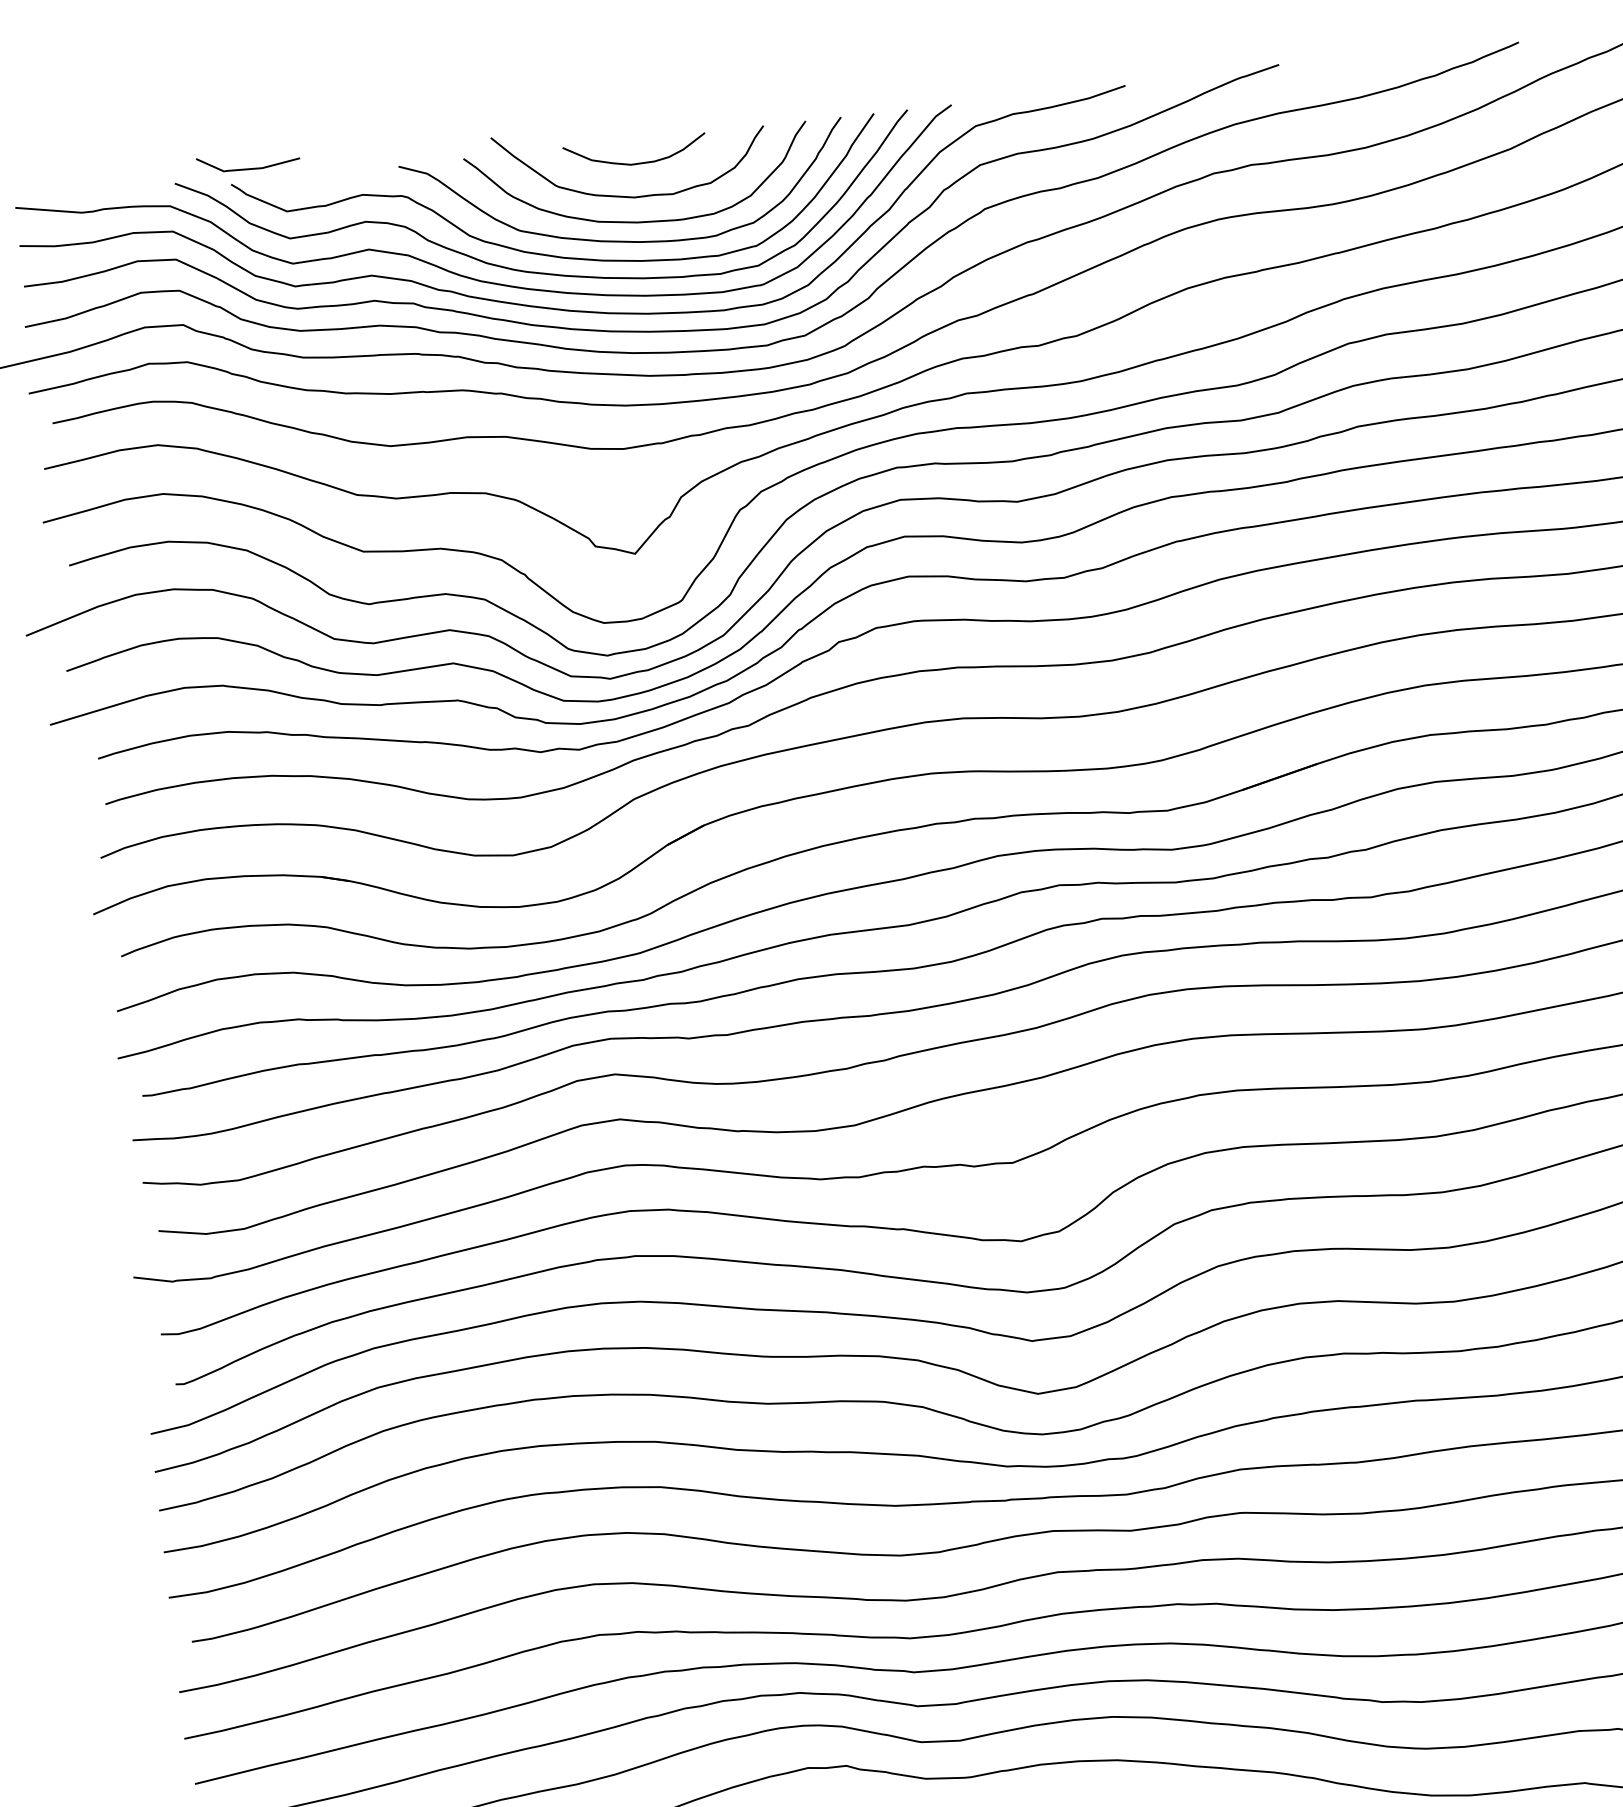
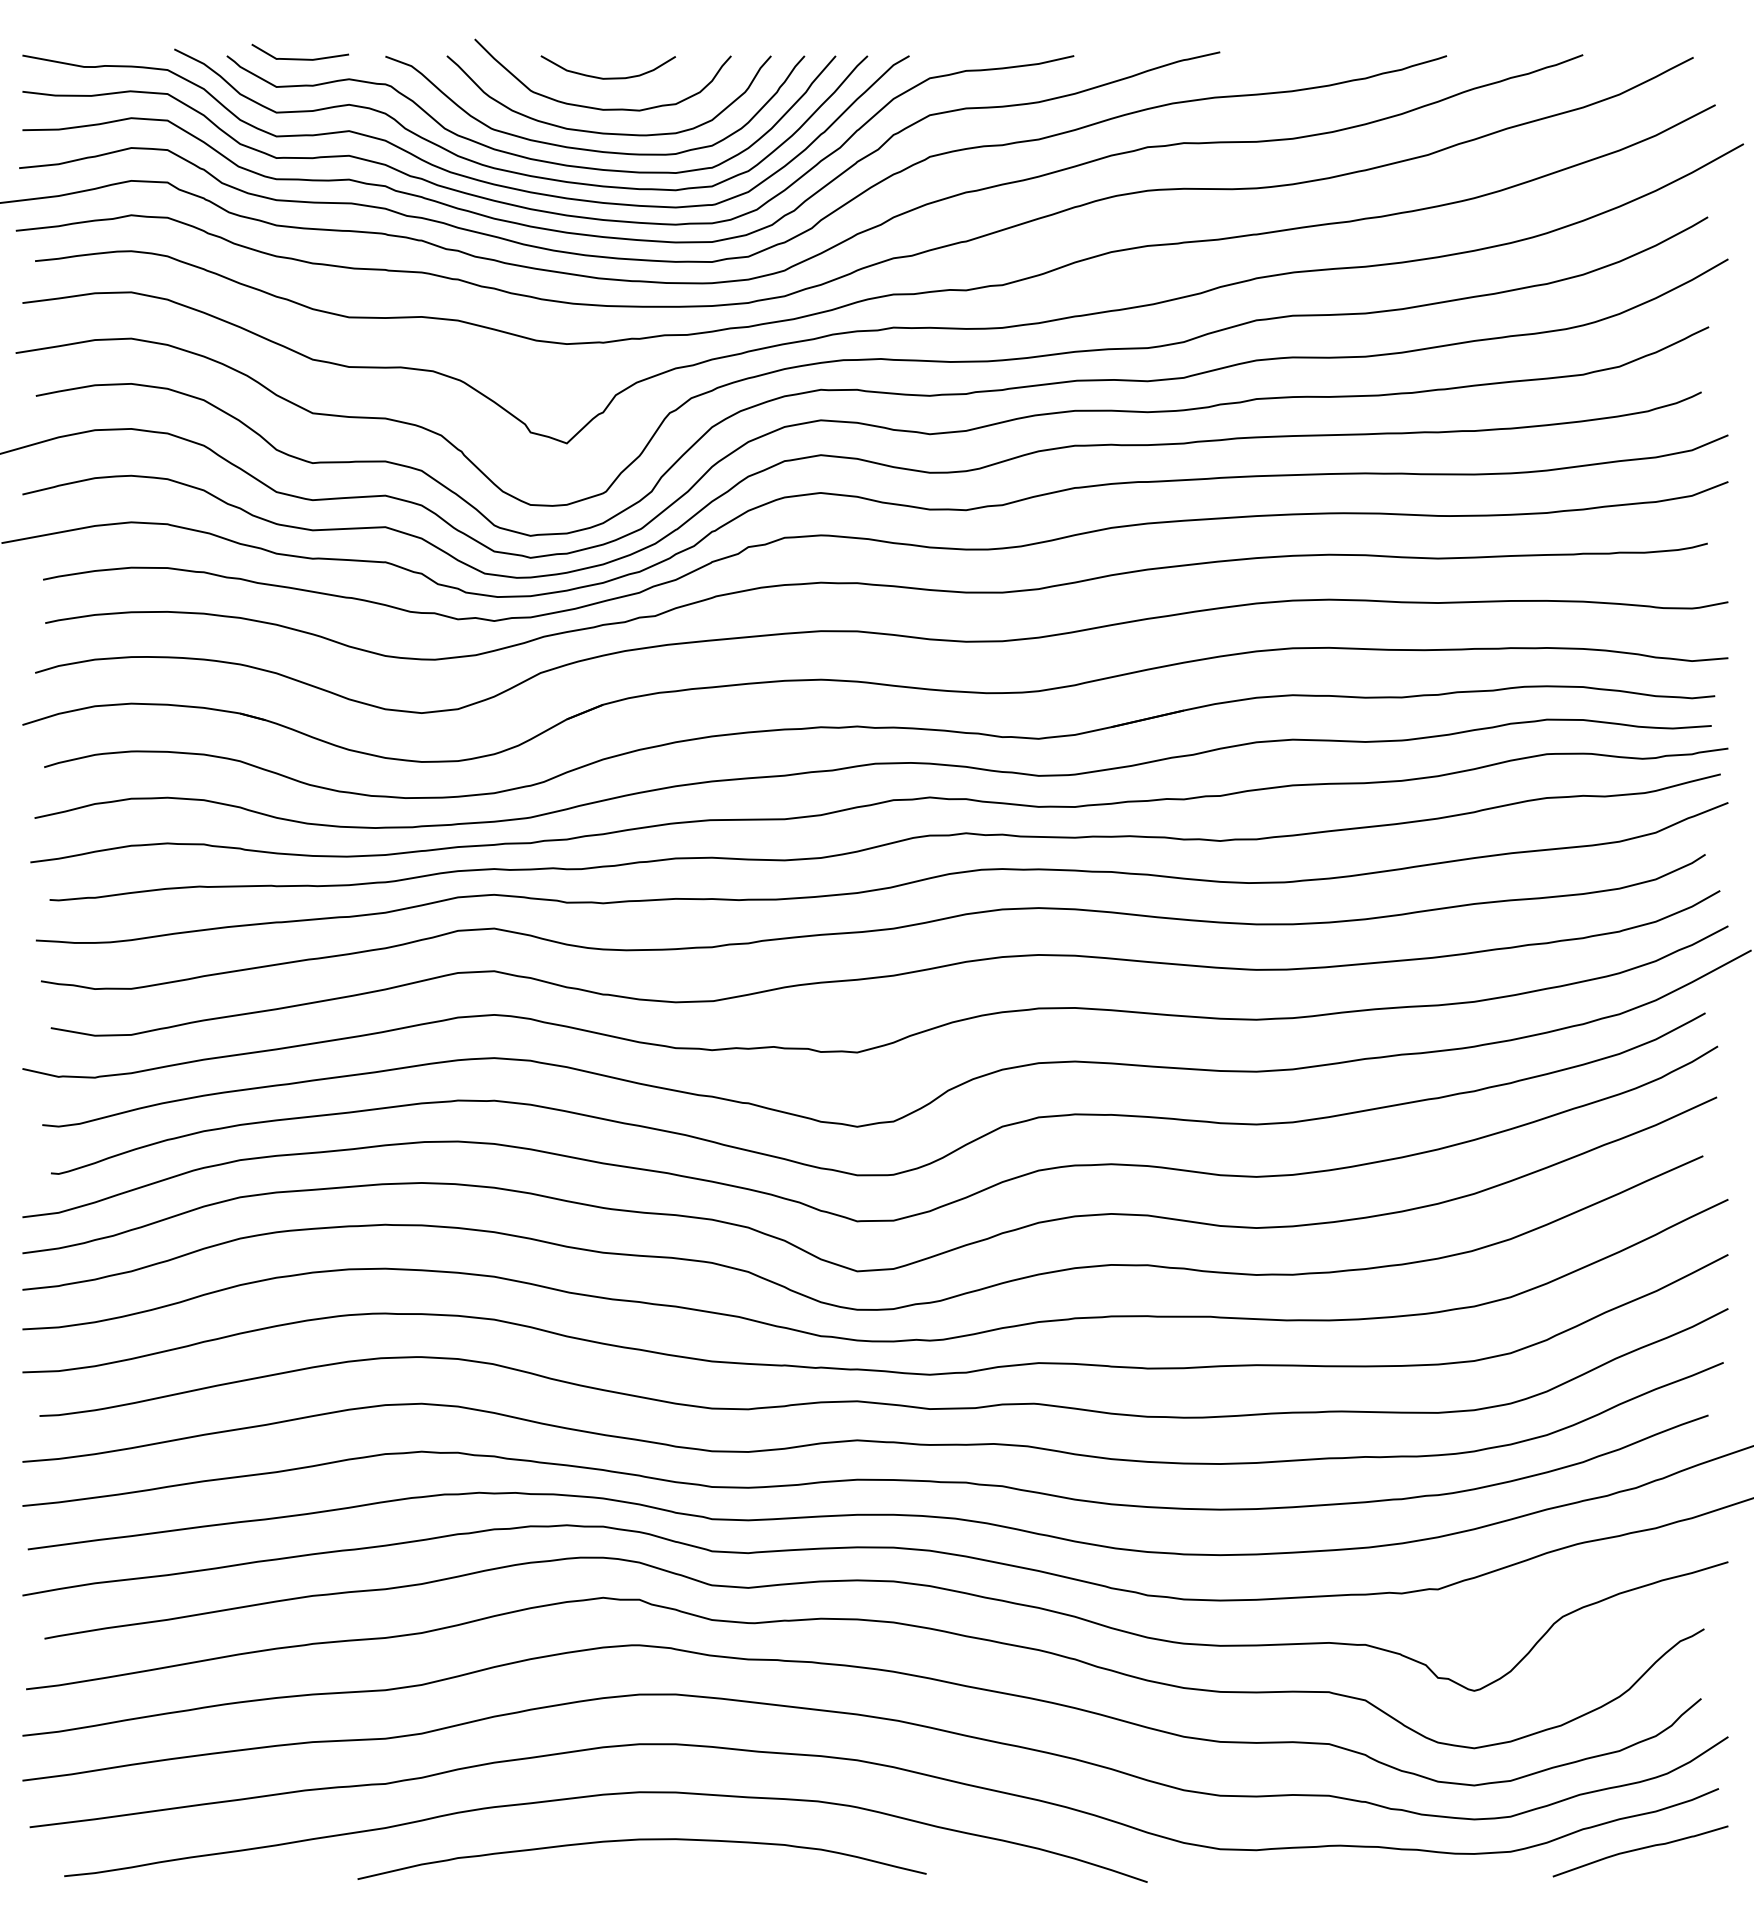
line: (249, 168) -> (300, 58), moved

